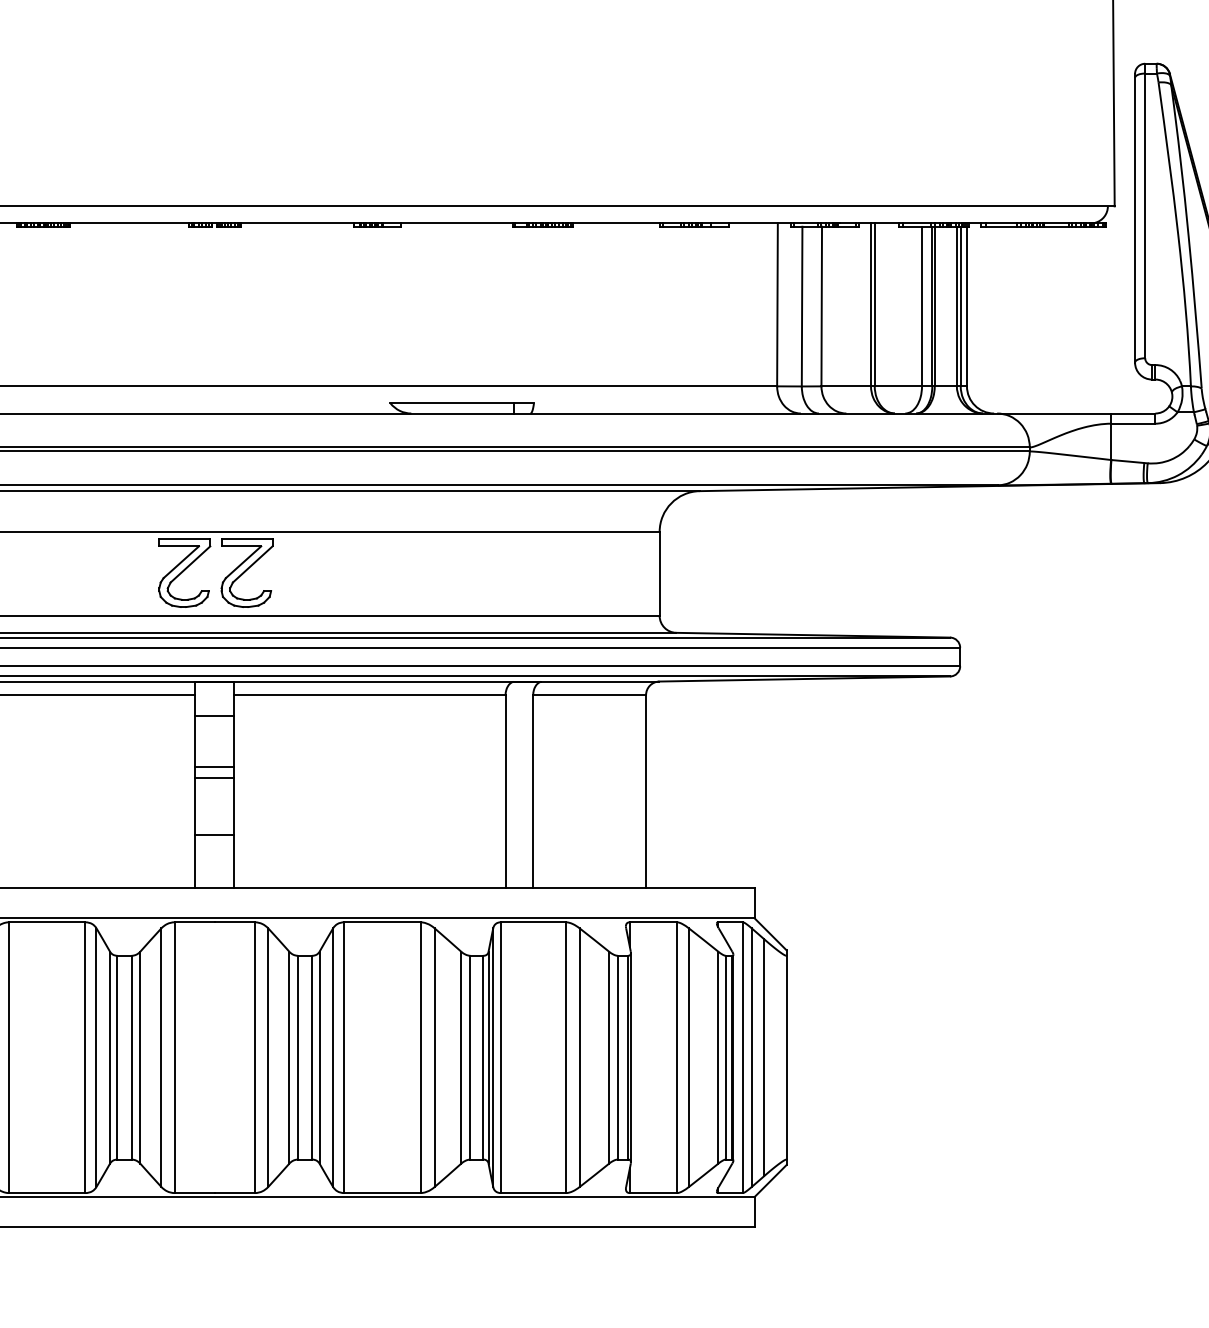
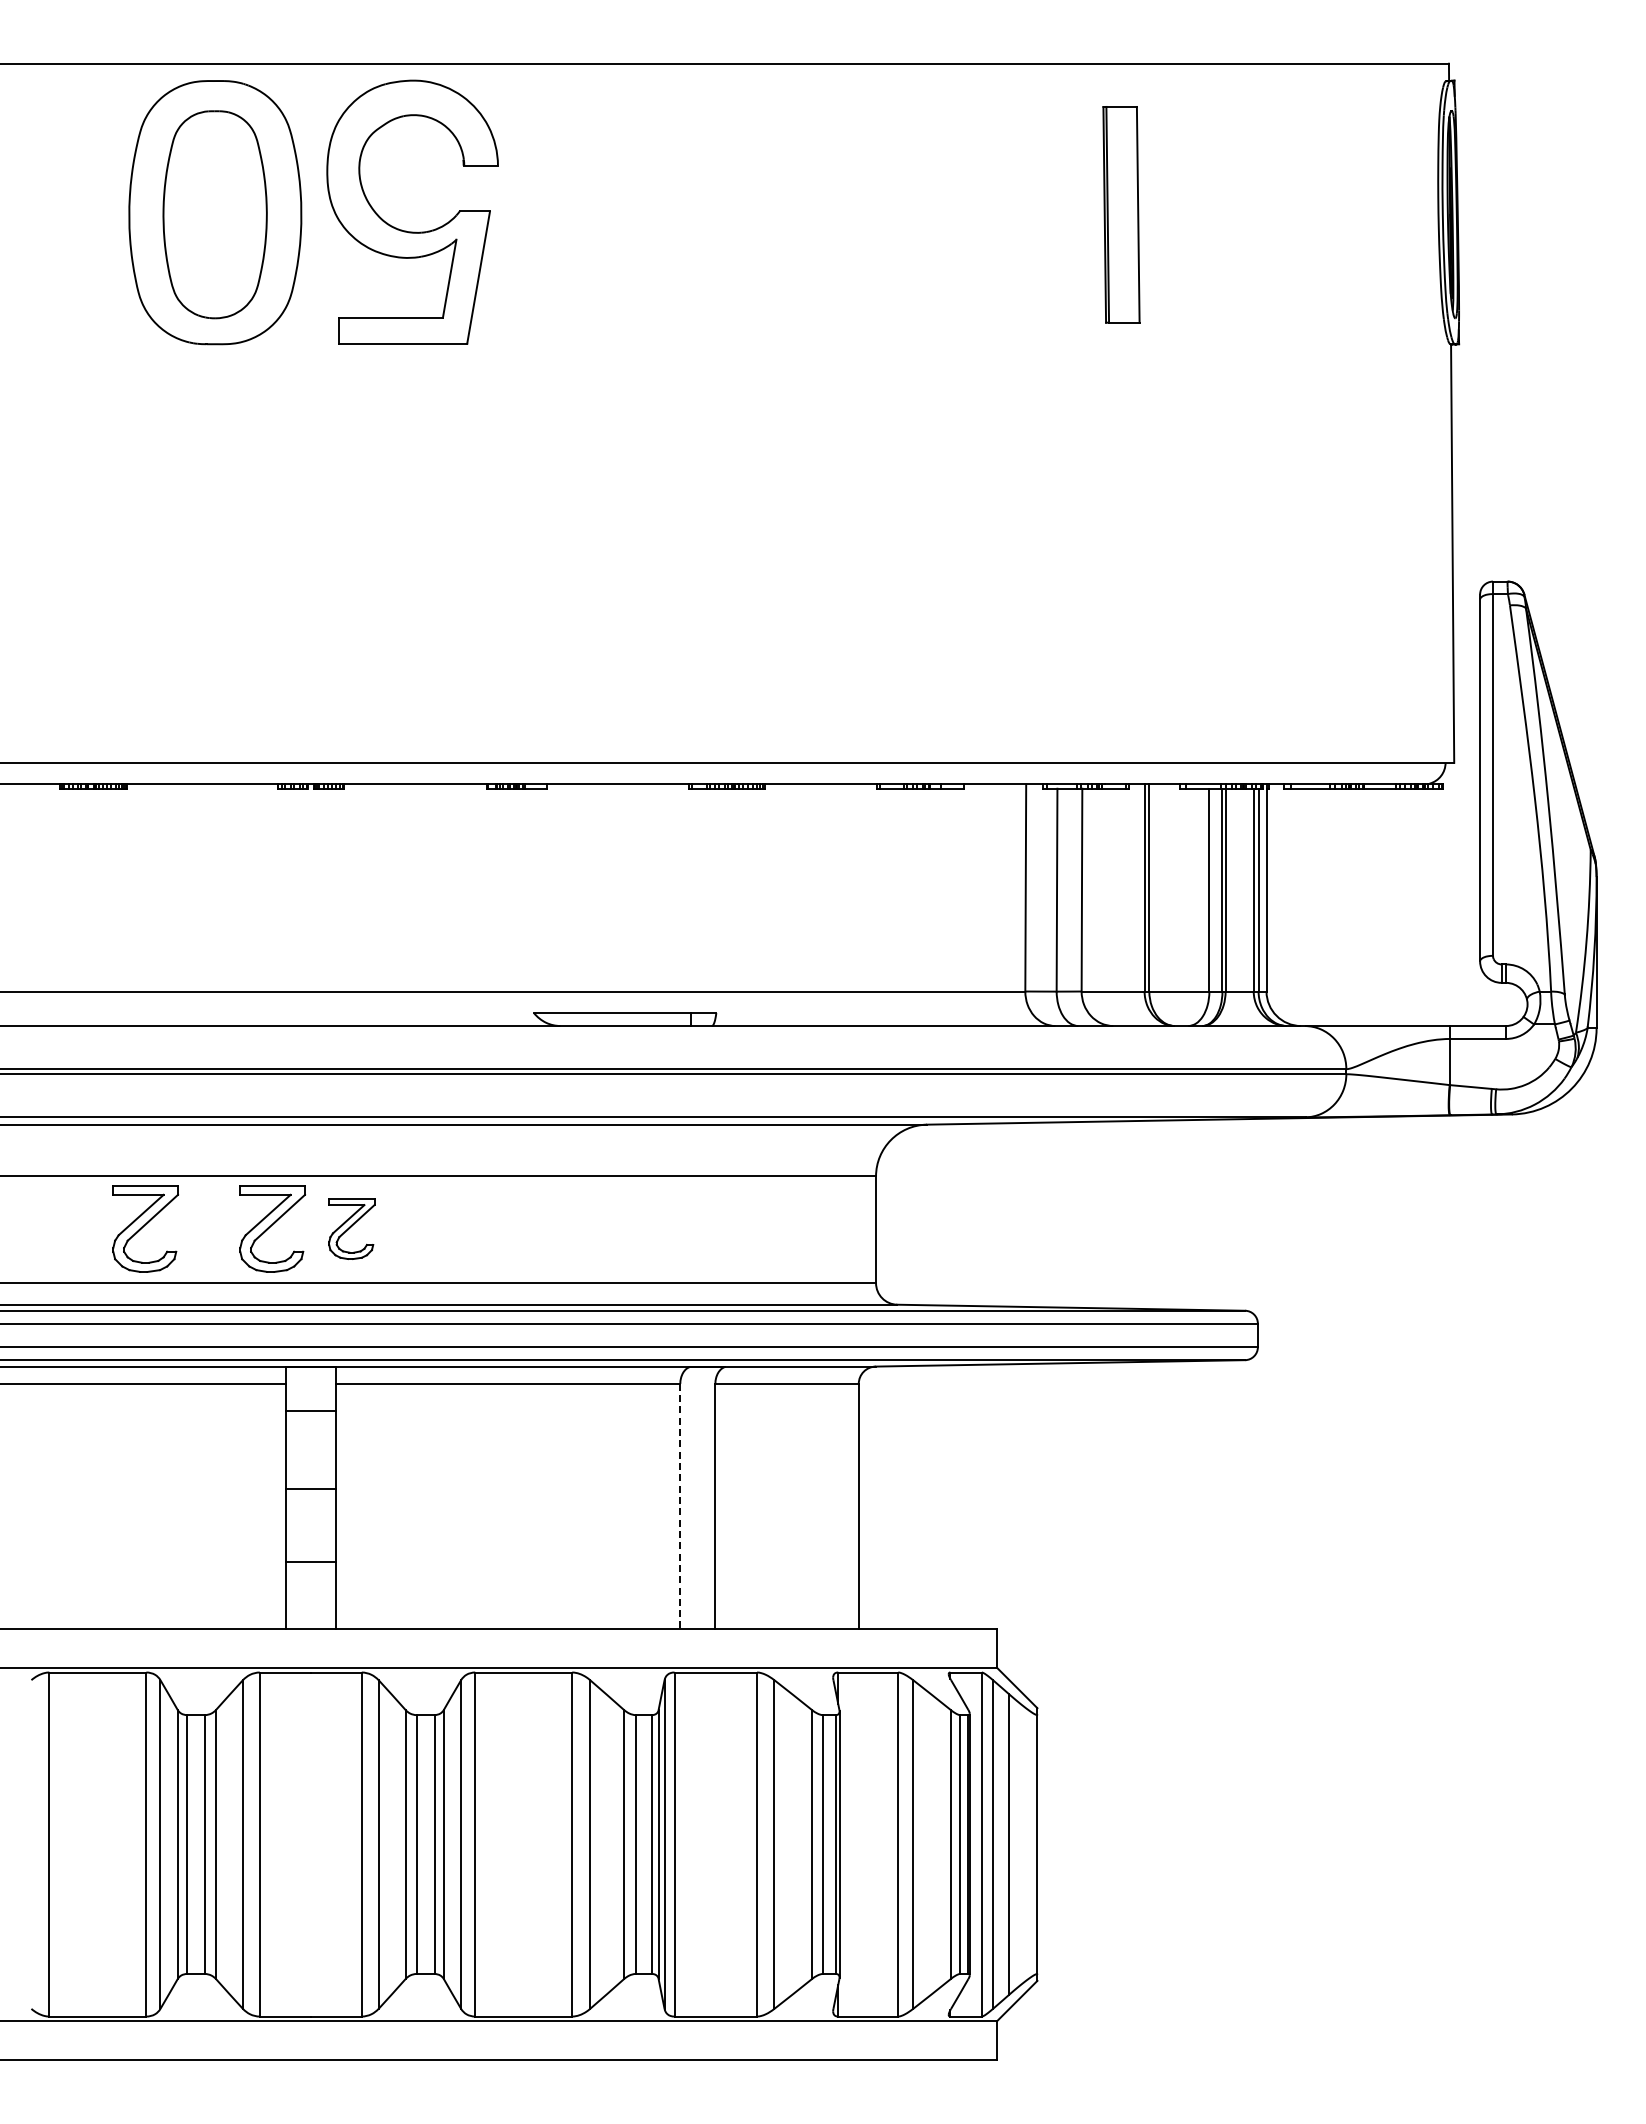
part: (84, 572) -> (145, 1228), added
part: (246, 572) -> (351, 1228), size x0.7
line: (214, 767) -> (310, 1475), removed
line: (505, 791) -> (680, 1506), solid -> dashed

